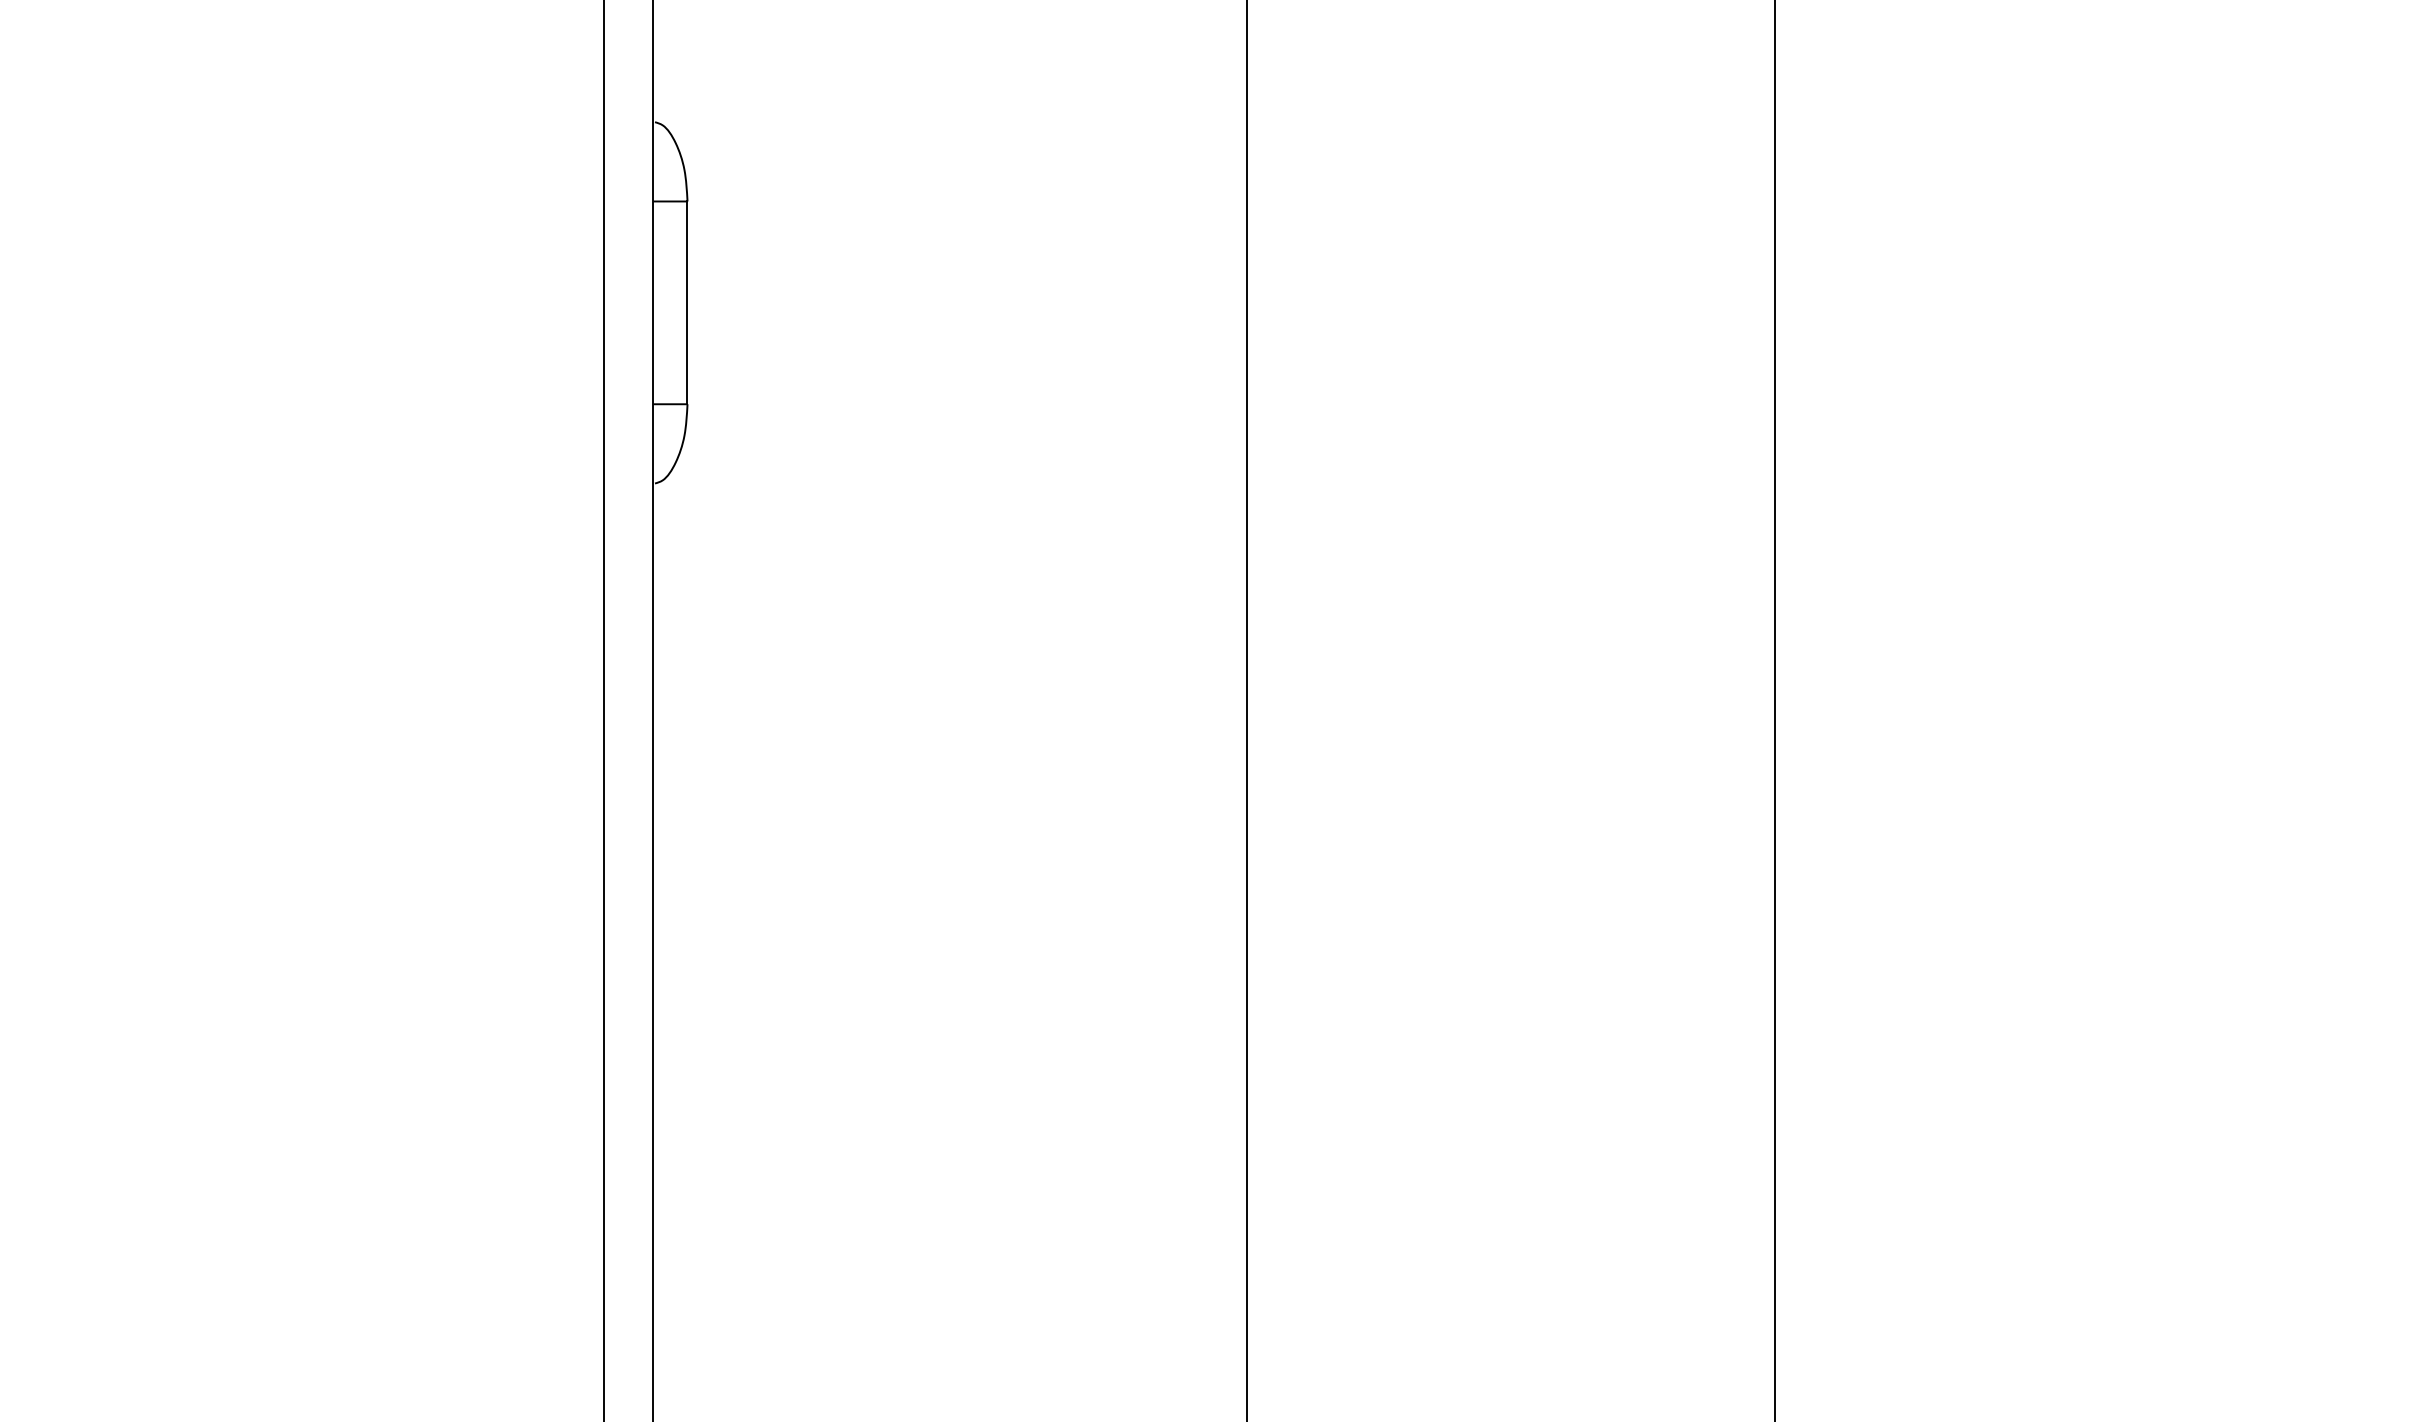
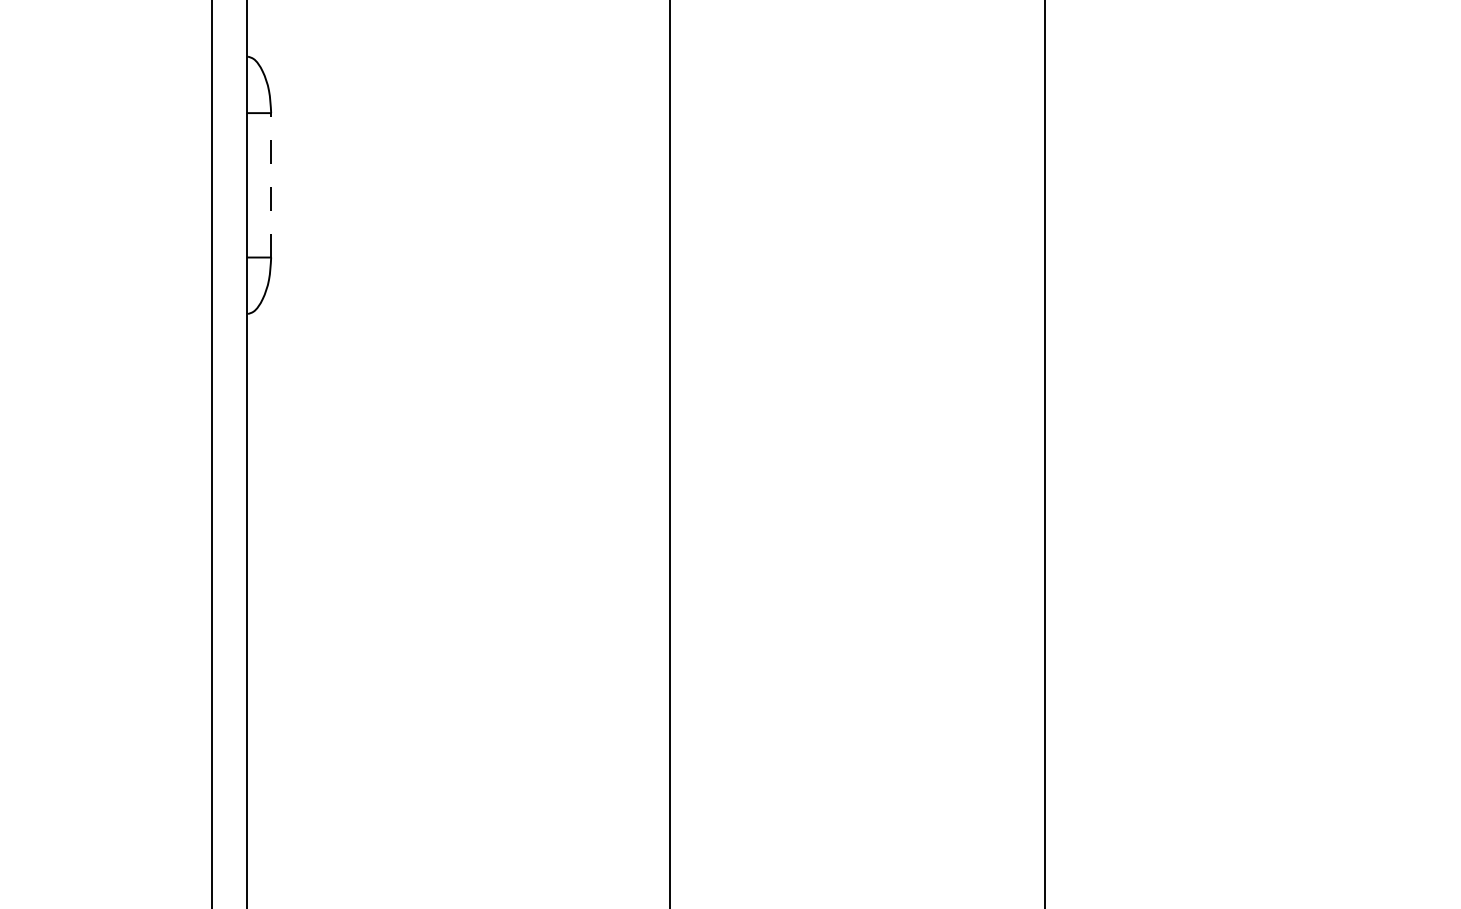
line: (686, 302) -> (270, 185), solid -> dashed

